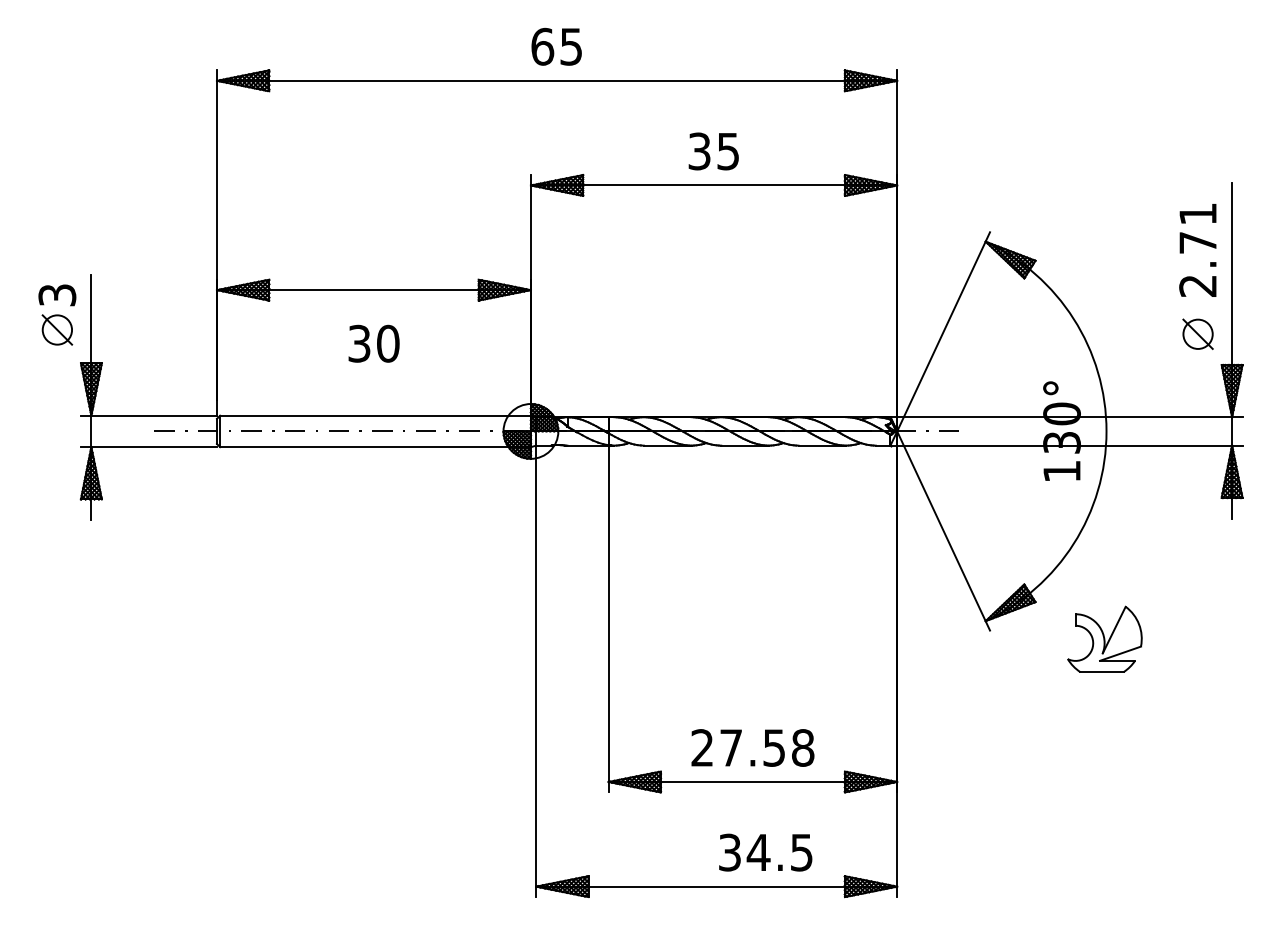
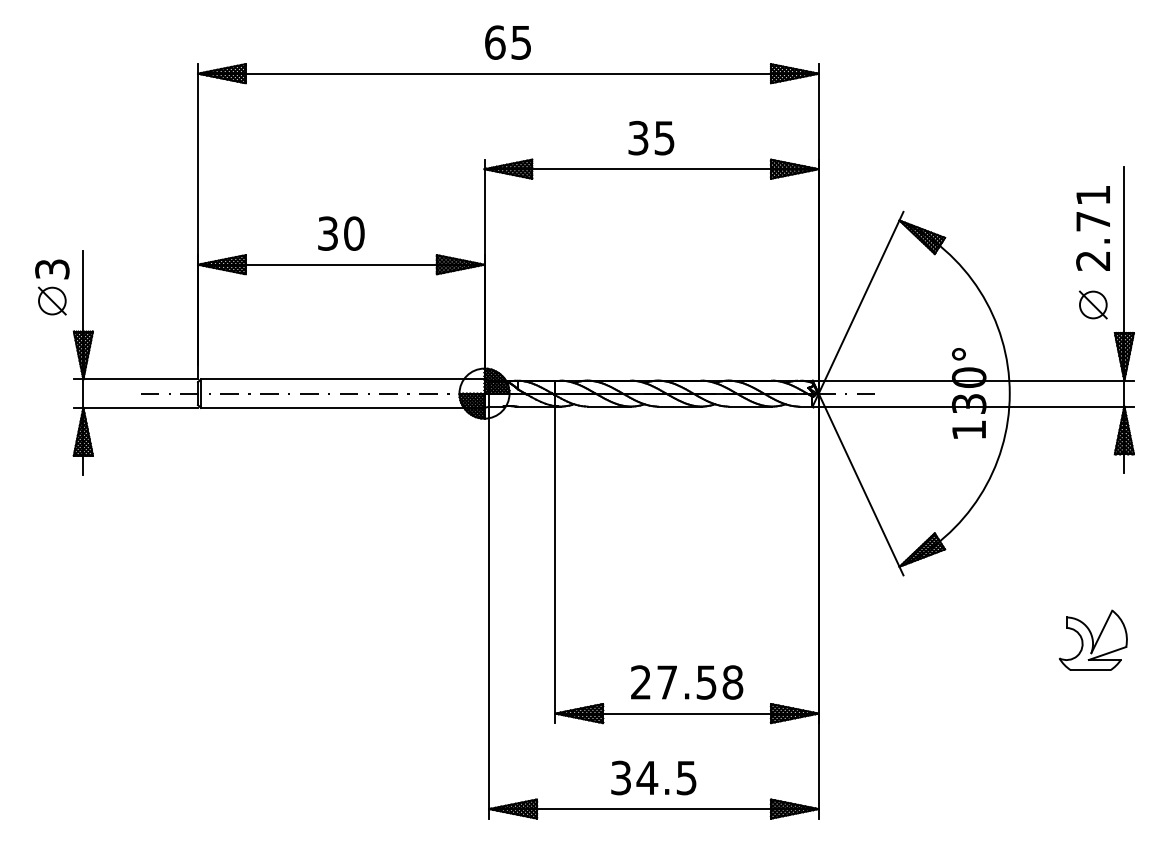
text: (374, 343) -> (341, 233), moved
part: (1105, 638) -> (1093, 639), moved
text: (765, 852) -> (653, 777), moved

